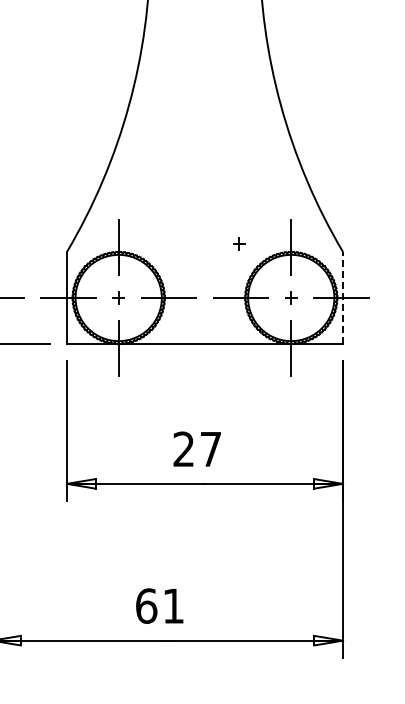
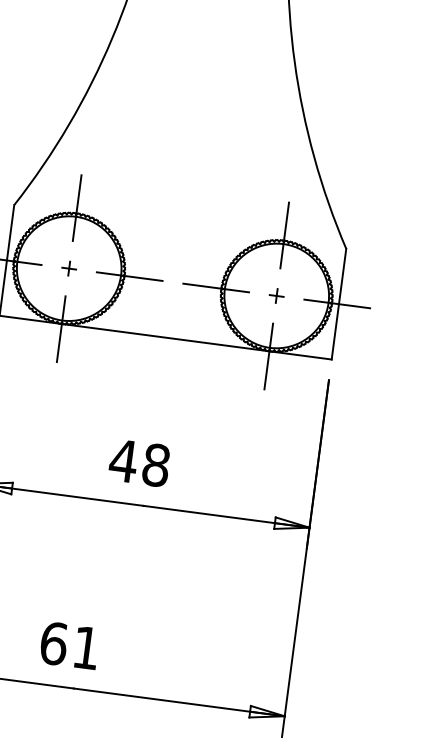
part: (239, 243) -> (223, 222), removed
line: (343, 297) -> (339, 303), dashed -> solid
text: (196, 449) -> (138, 463), 27 -> 48

